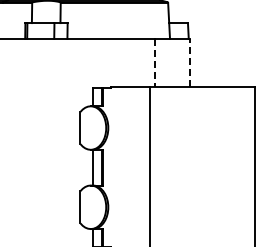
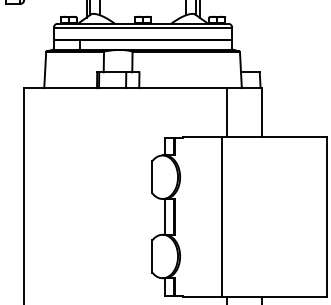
line: (189, 62) -> (261, 111), dashed -> solid
line: (155, 63) -> (227, 112), dashed -> solid

